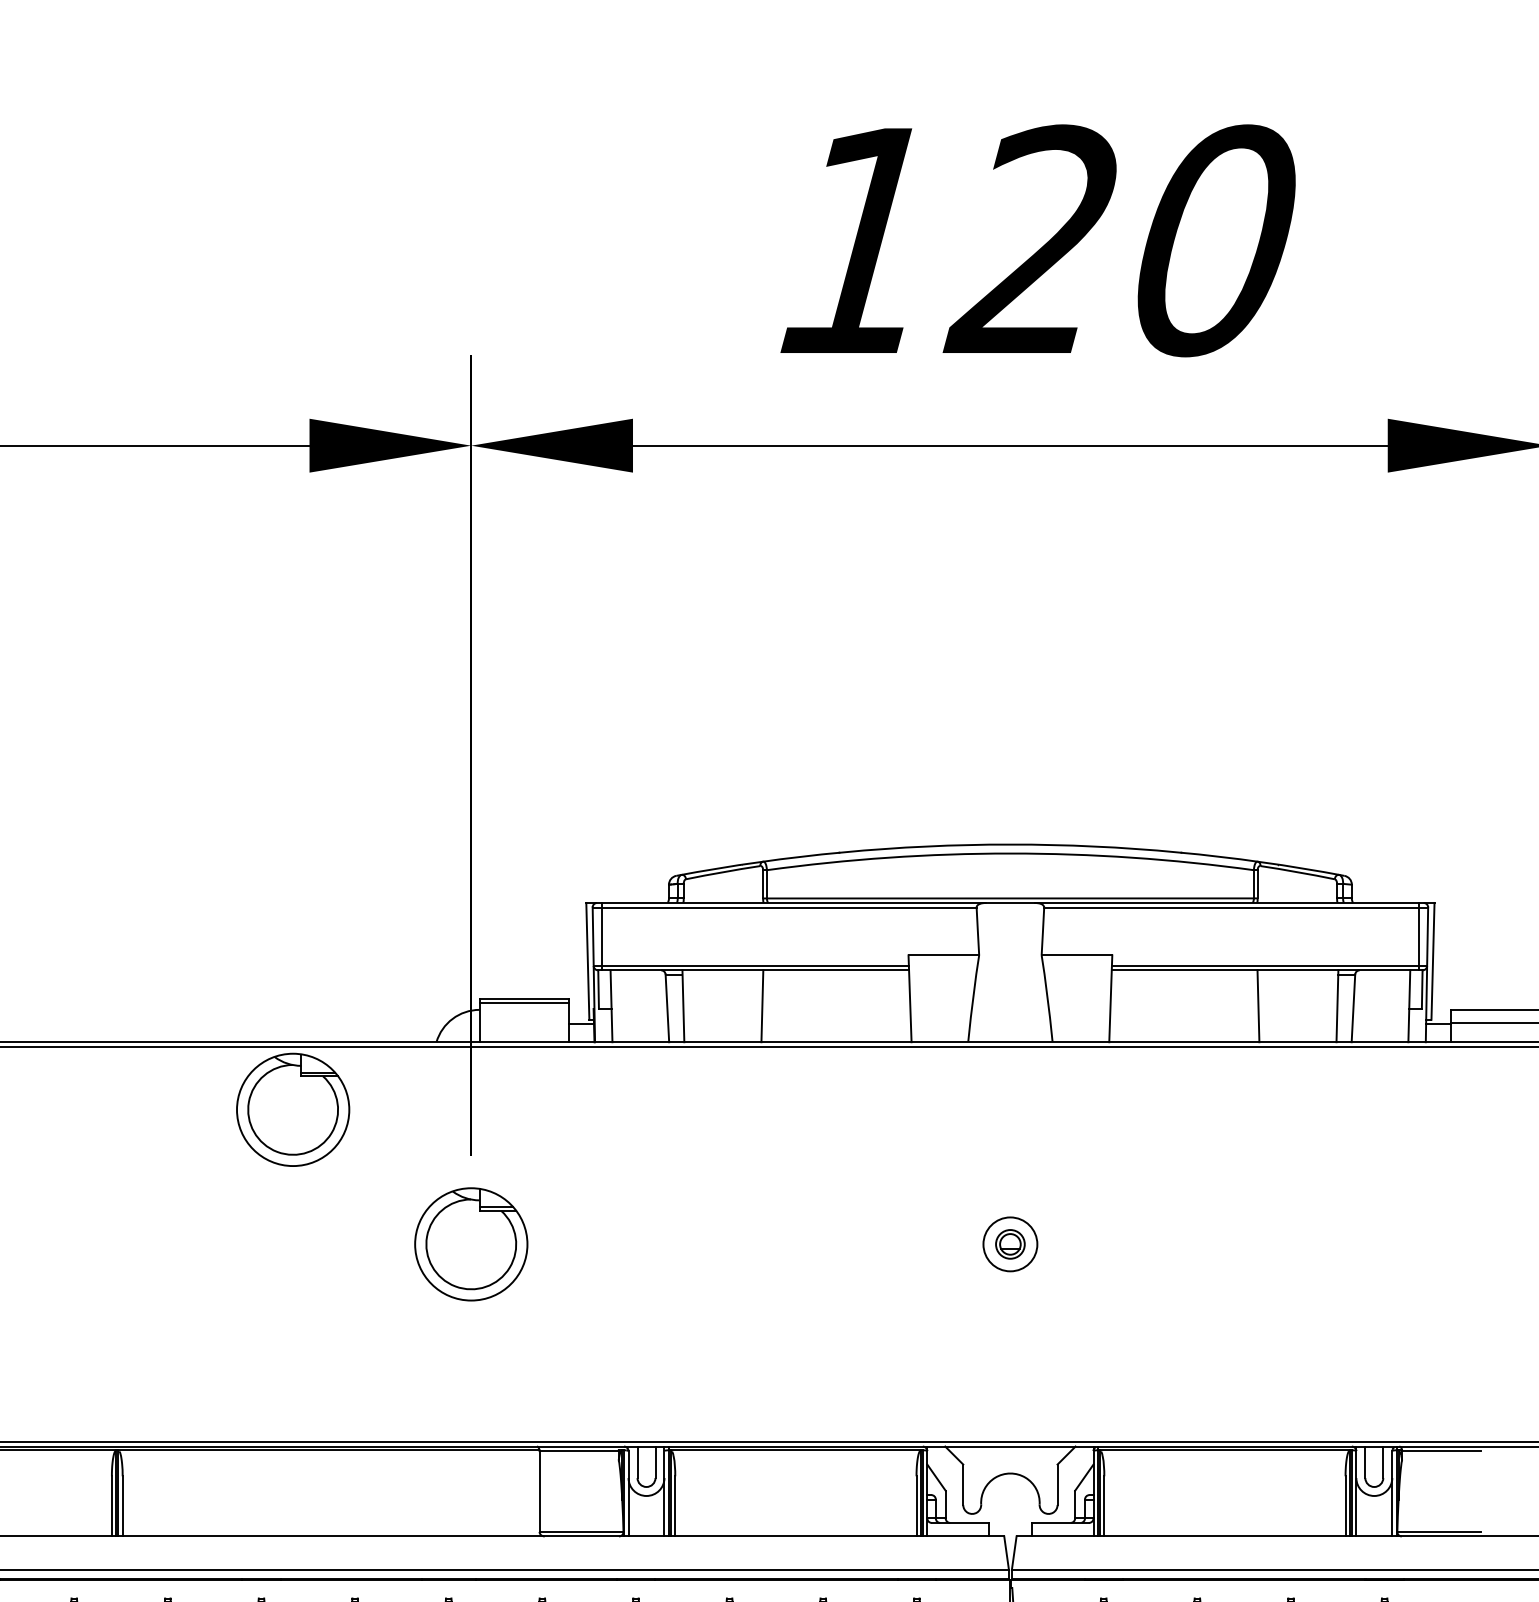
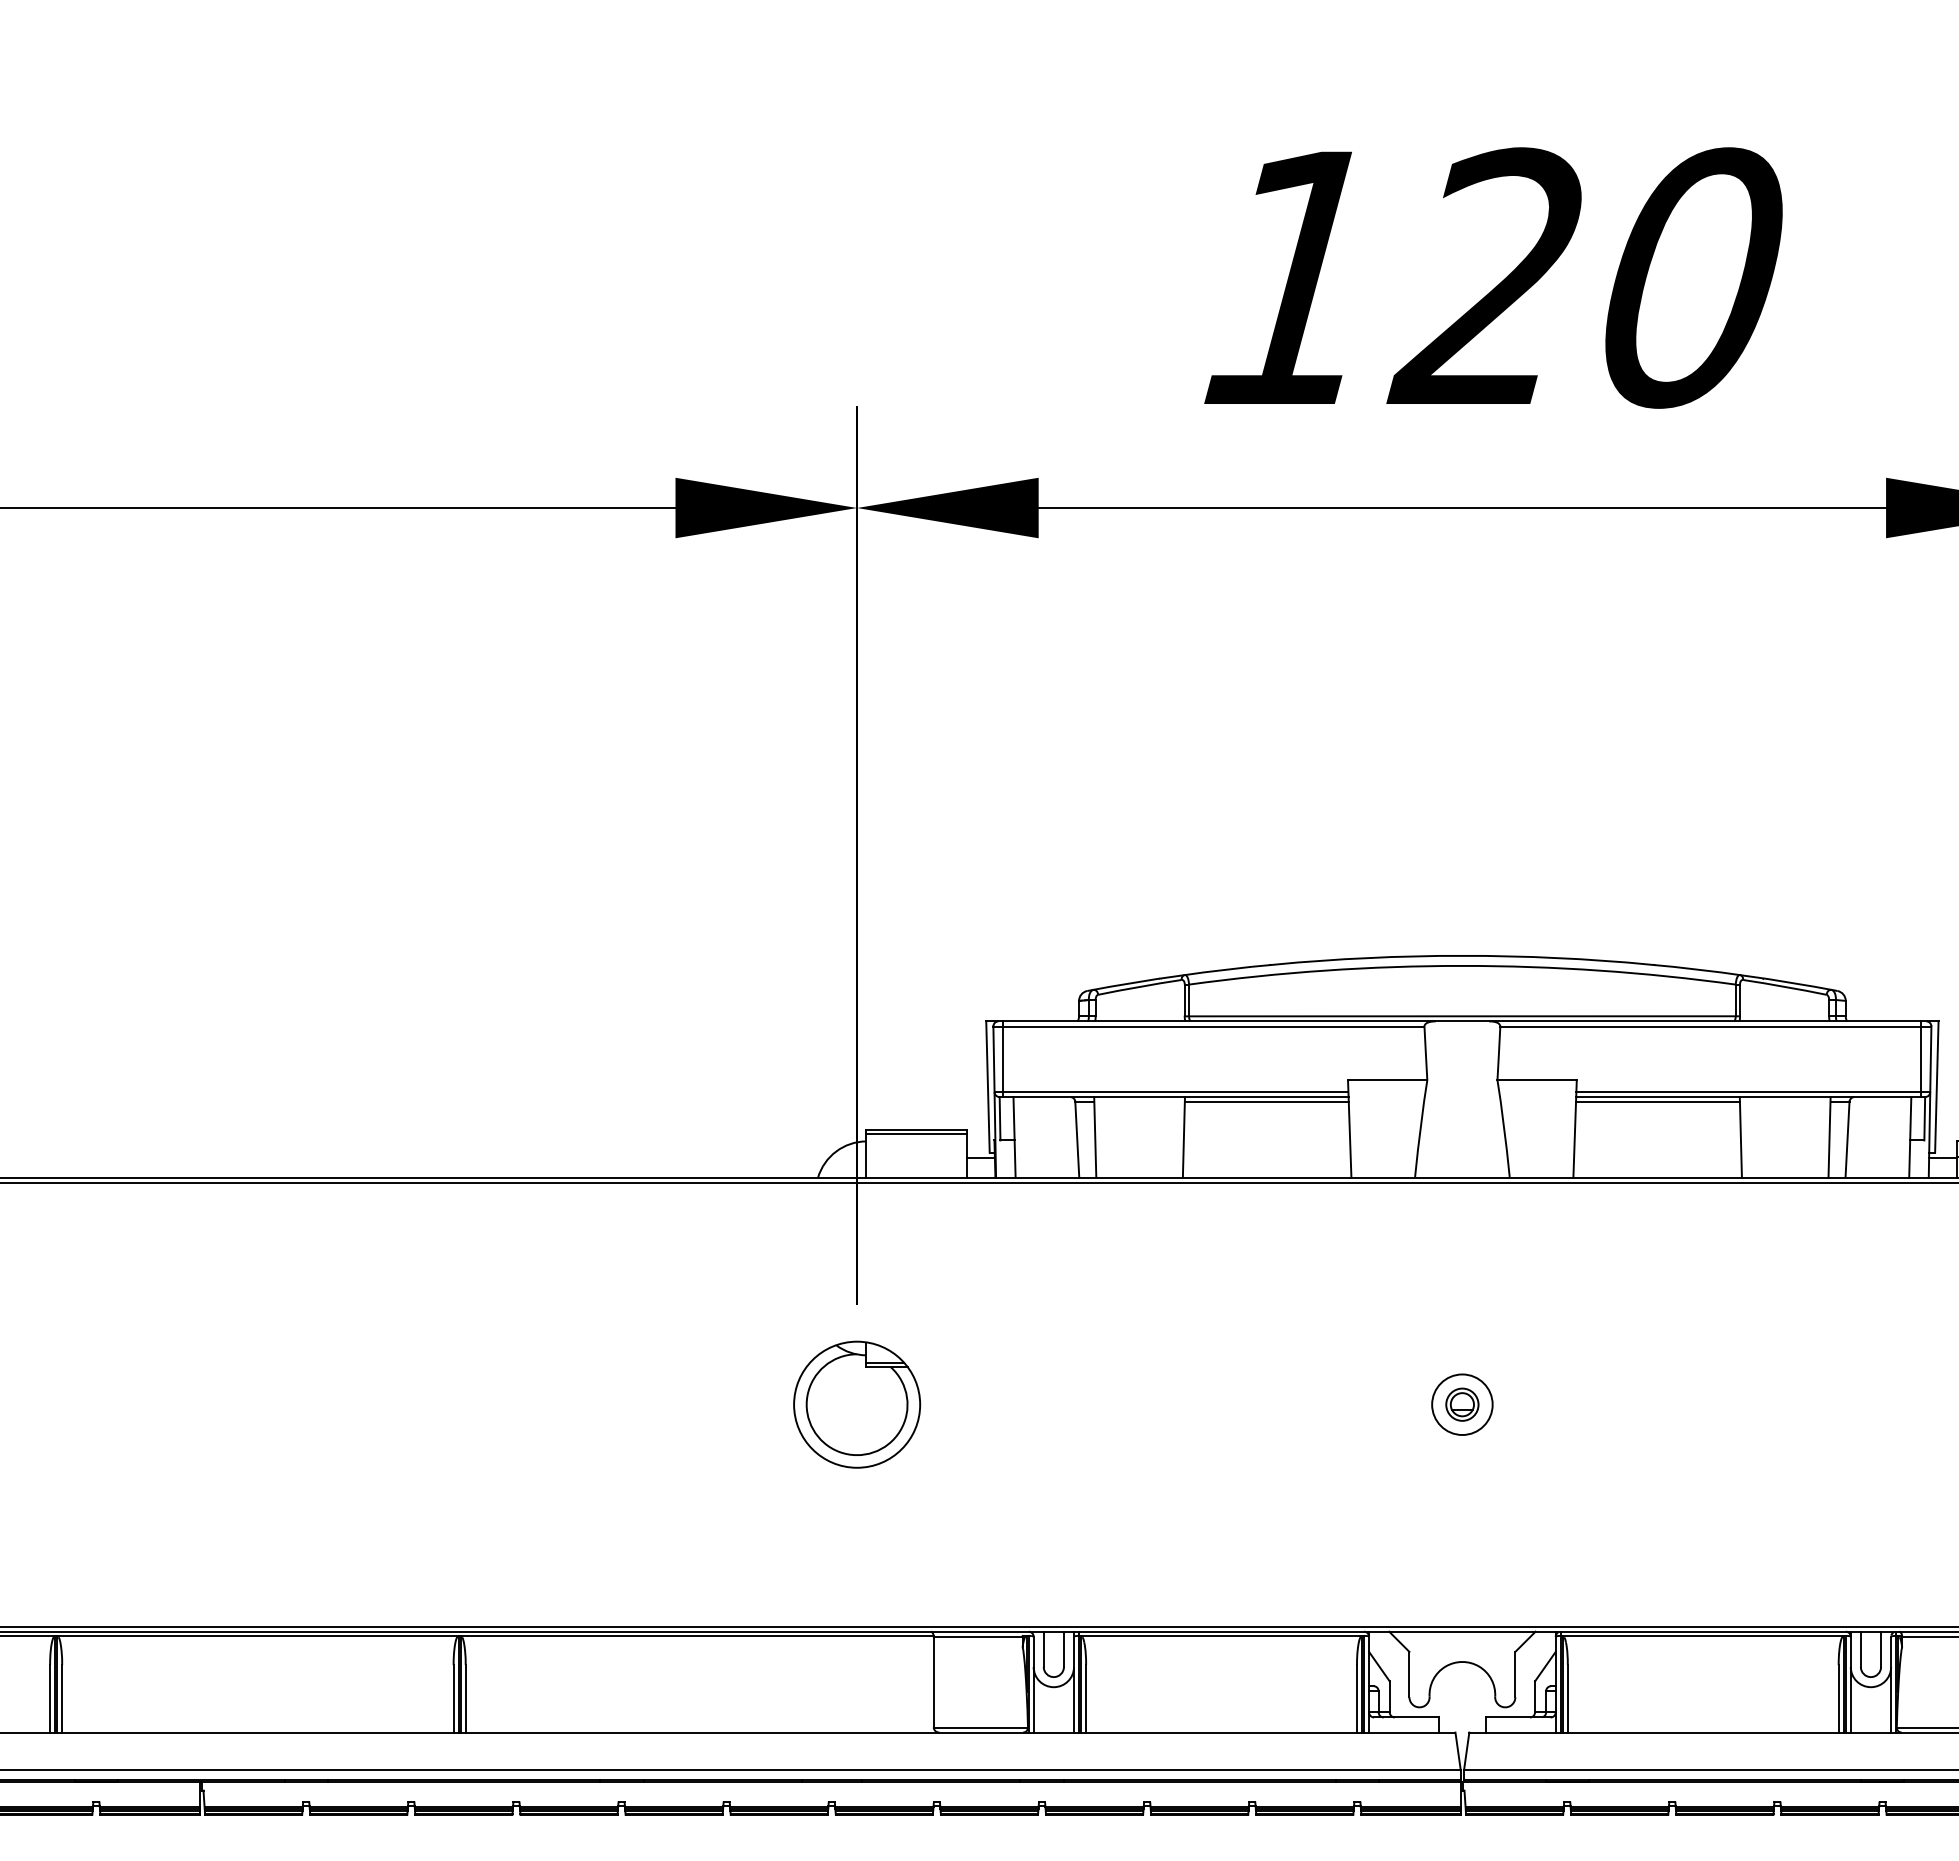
line: (835, 974) -> (1266, 1101), added
line: (1184, 974) -> (1657, 1101), added
part: (293, 1109) -> (657, 1253), removed

